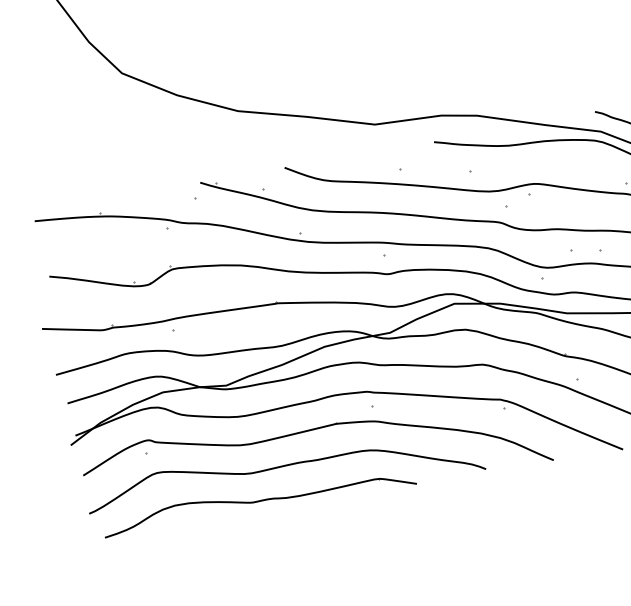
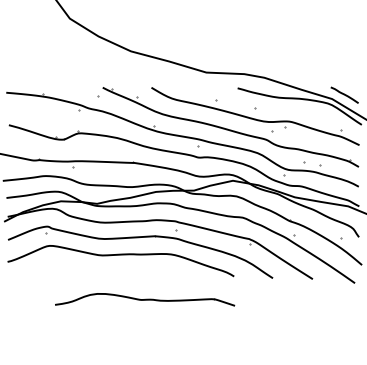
part: (259, 500) -> (145, 299), moved

